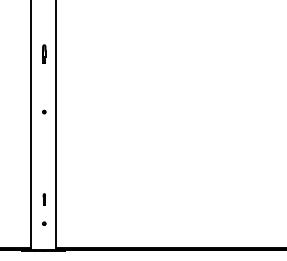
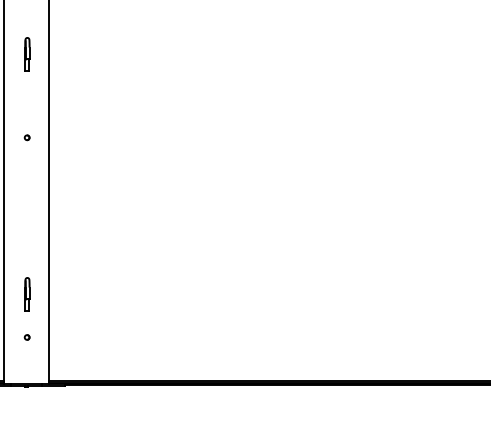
part: (44, 53) -> (27, 52), moved
part: (44, 199) -> (27, 294), size x1.67

